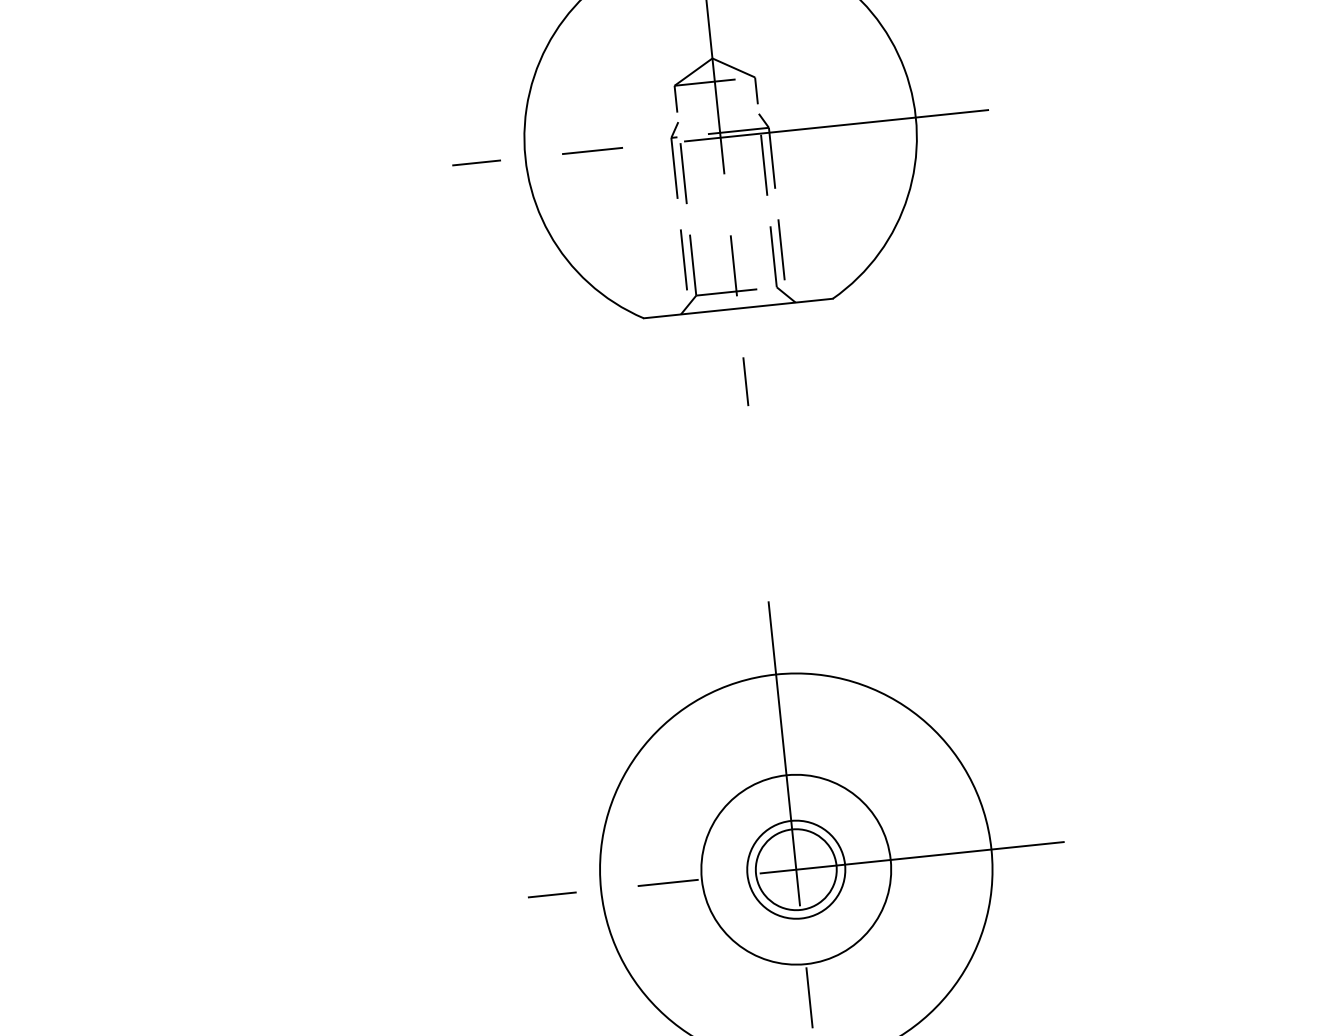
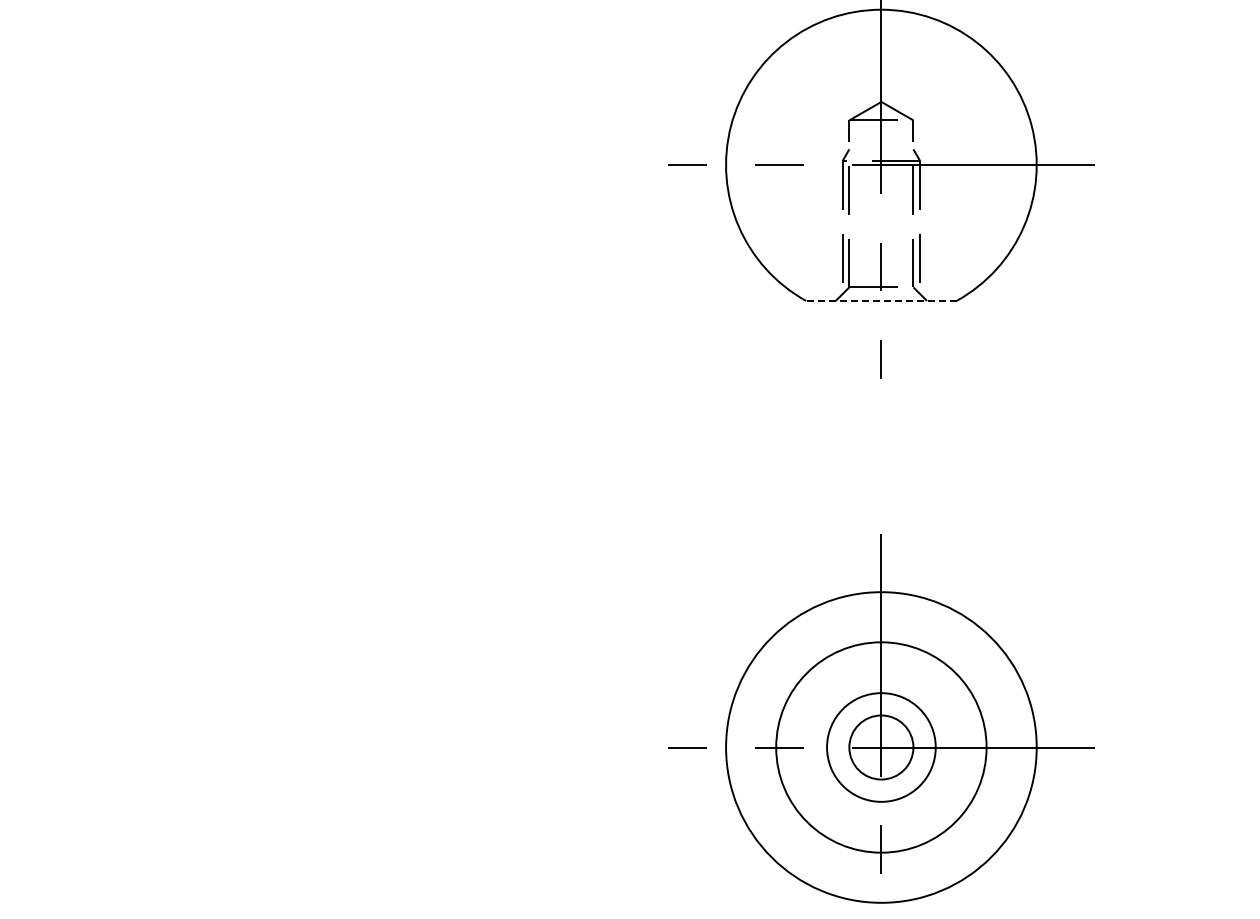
line: (737, 308) -> (880, 300), solid -> dashed
circle: (796, 869) -> (881, 747), size x1.4
circle: (796, 869) -> (881, 747), size x1.4

